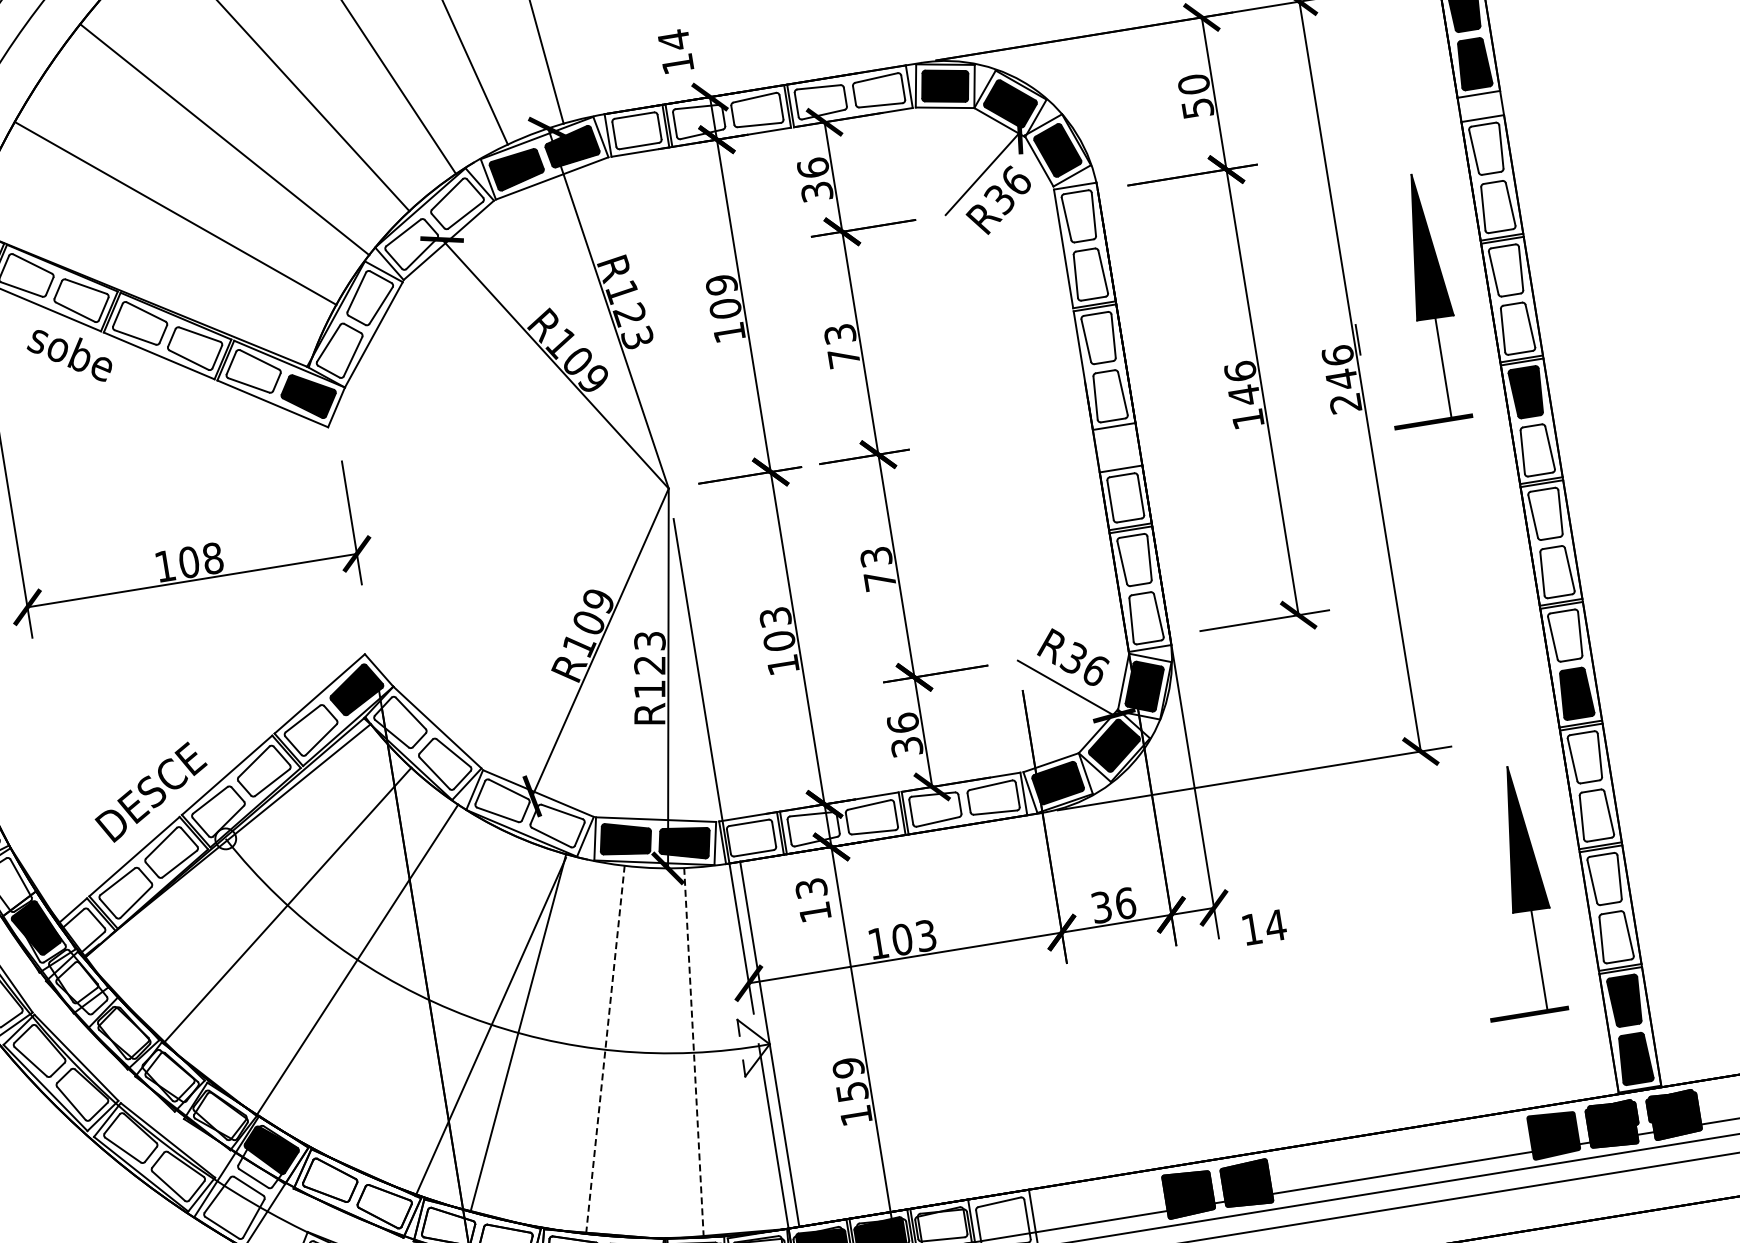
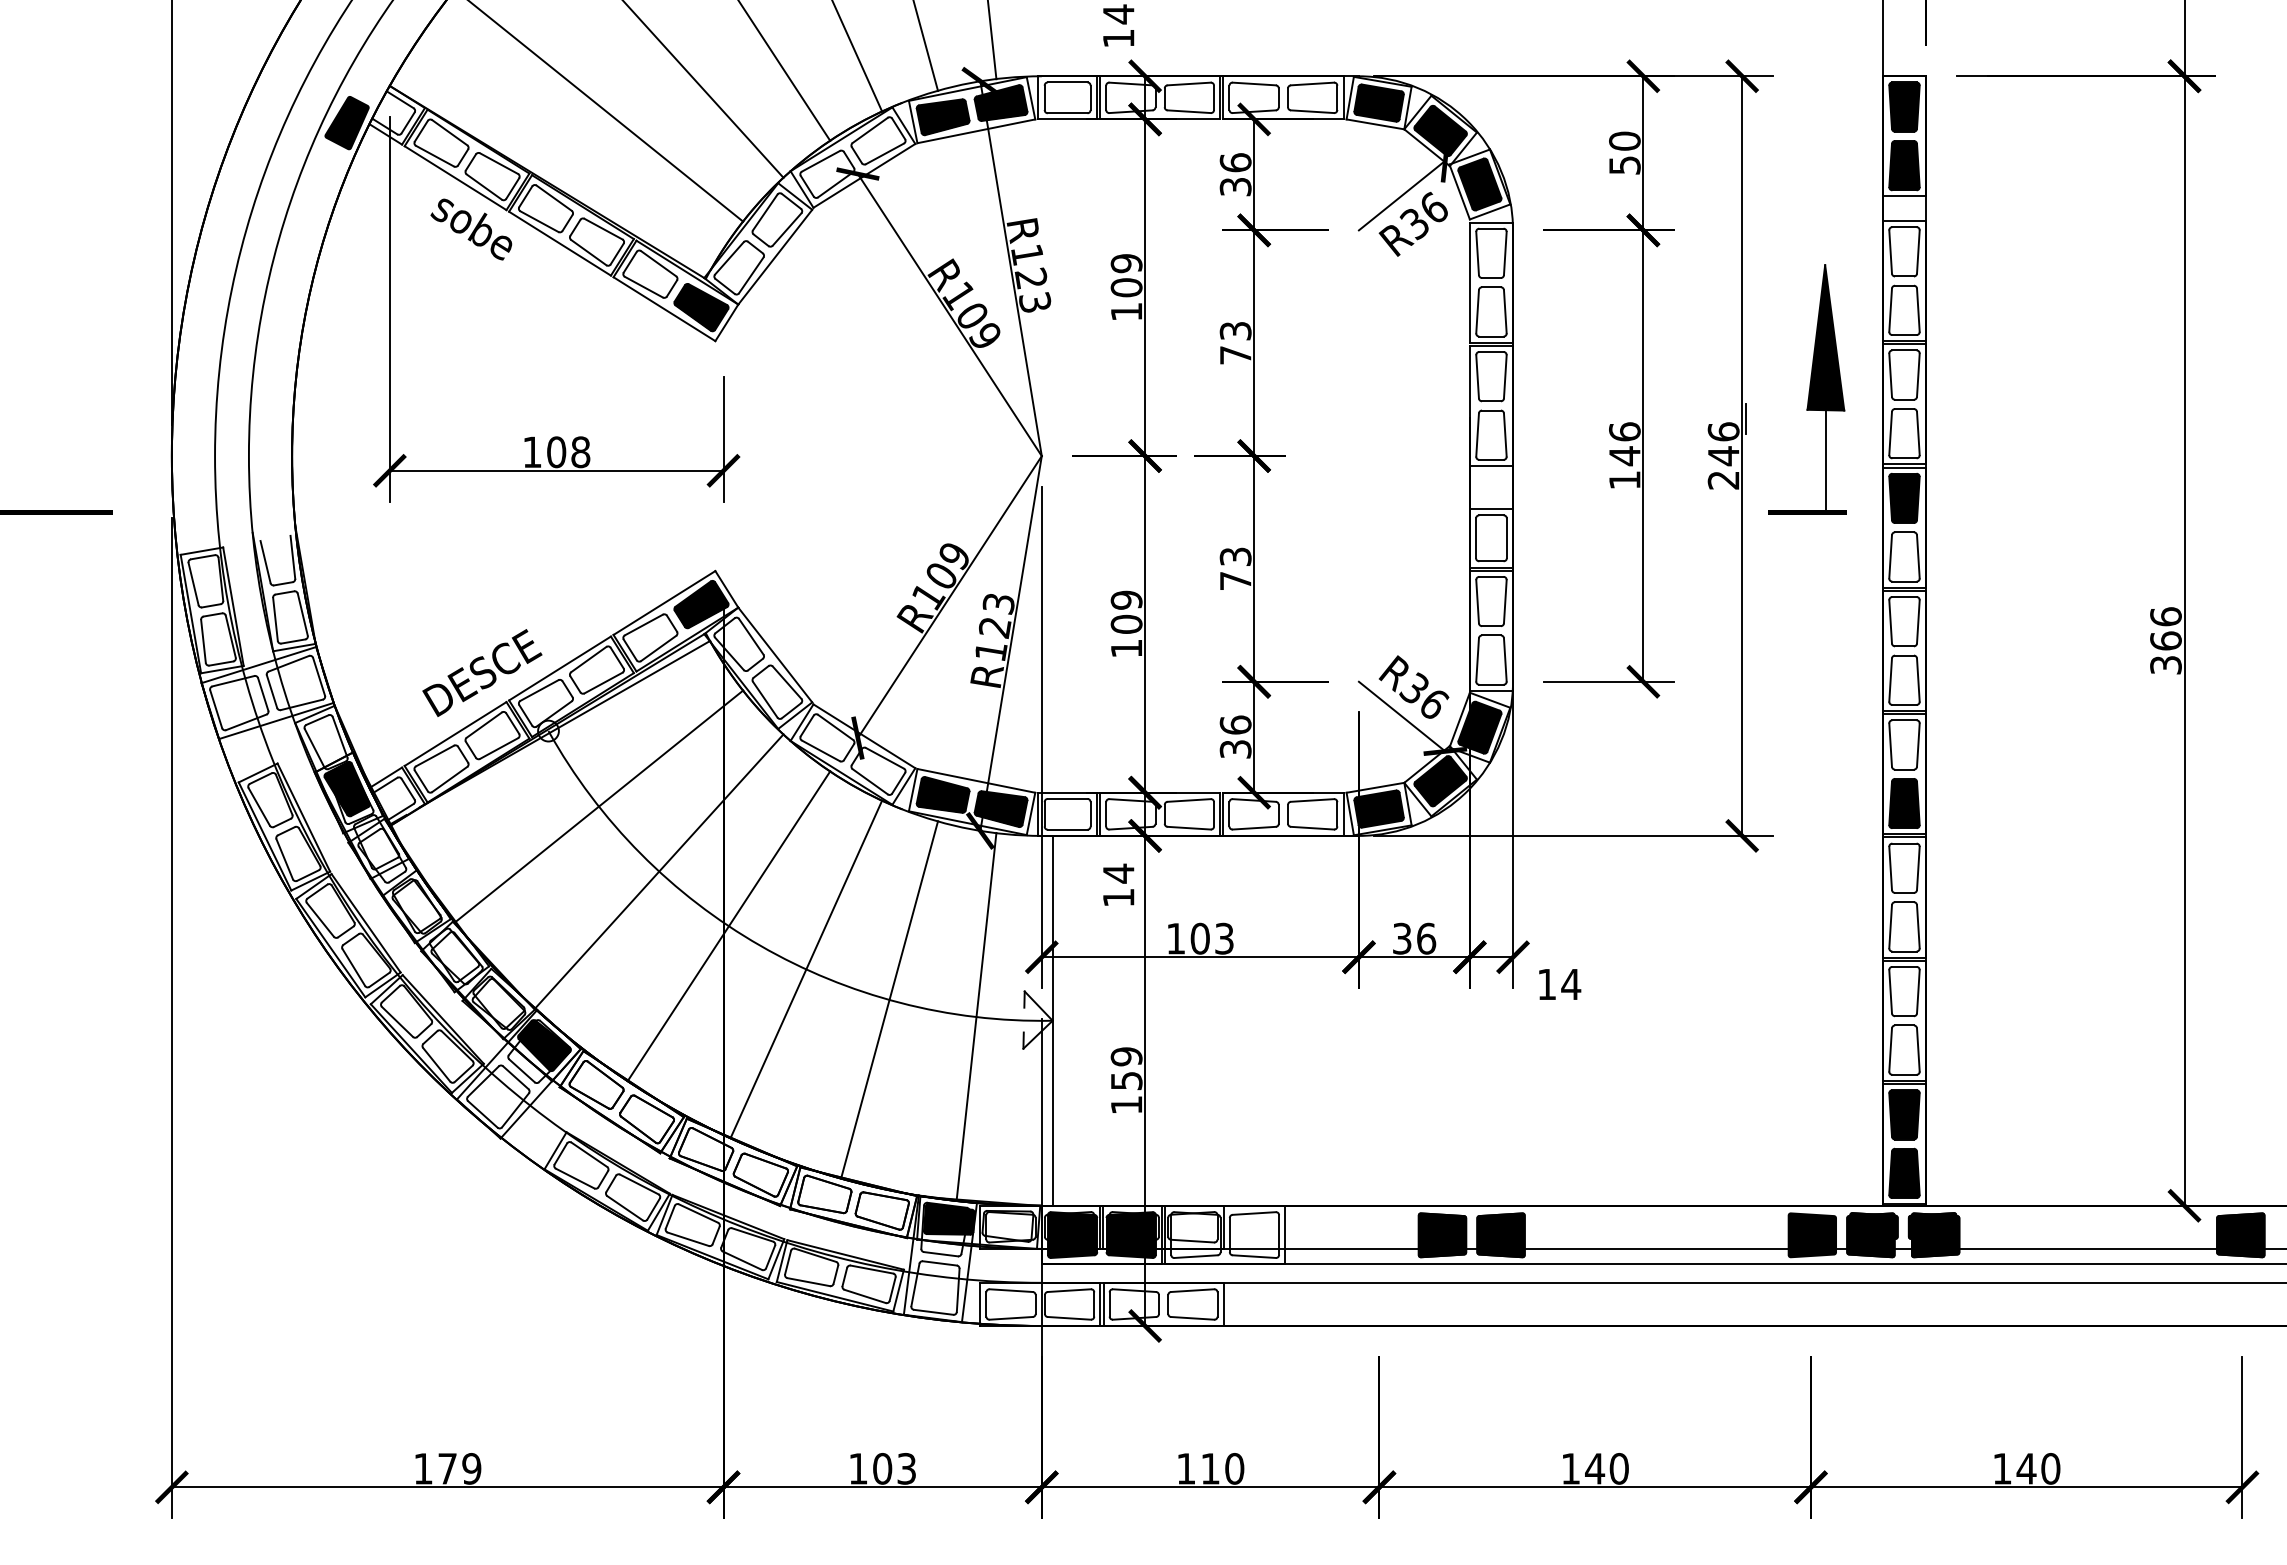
text: (775, 616) -> (1126, 599), 103 -> 109
text: (811, 888) -> (1118, 873), 13 -> 14
part: (1509, 892) -> (1807, 989), removed
line: (490, 1027) -> (728, 926), moved
line: (605, 1050) -> (889, 1000), dashed -> solid
line: (694, 1053) -> (976, 1017), dashed -> solid

